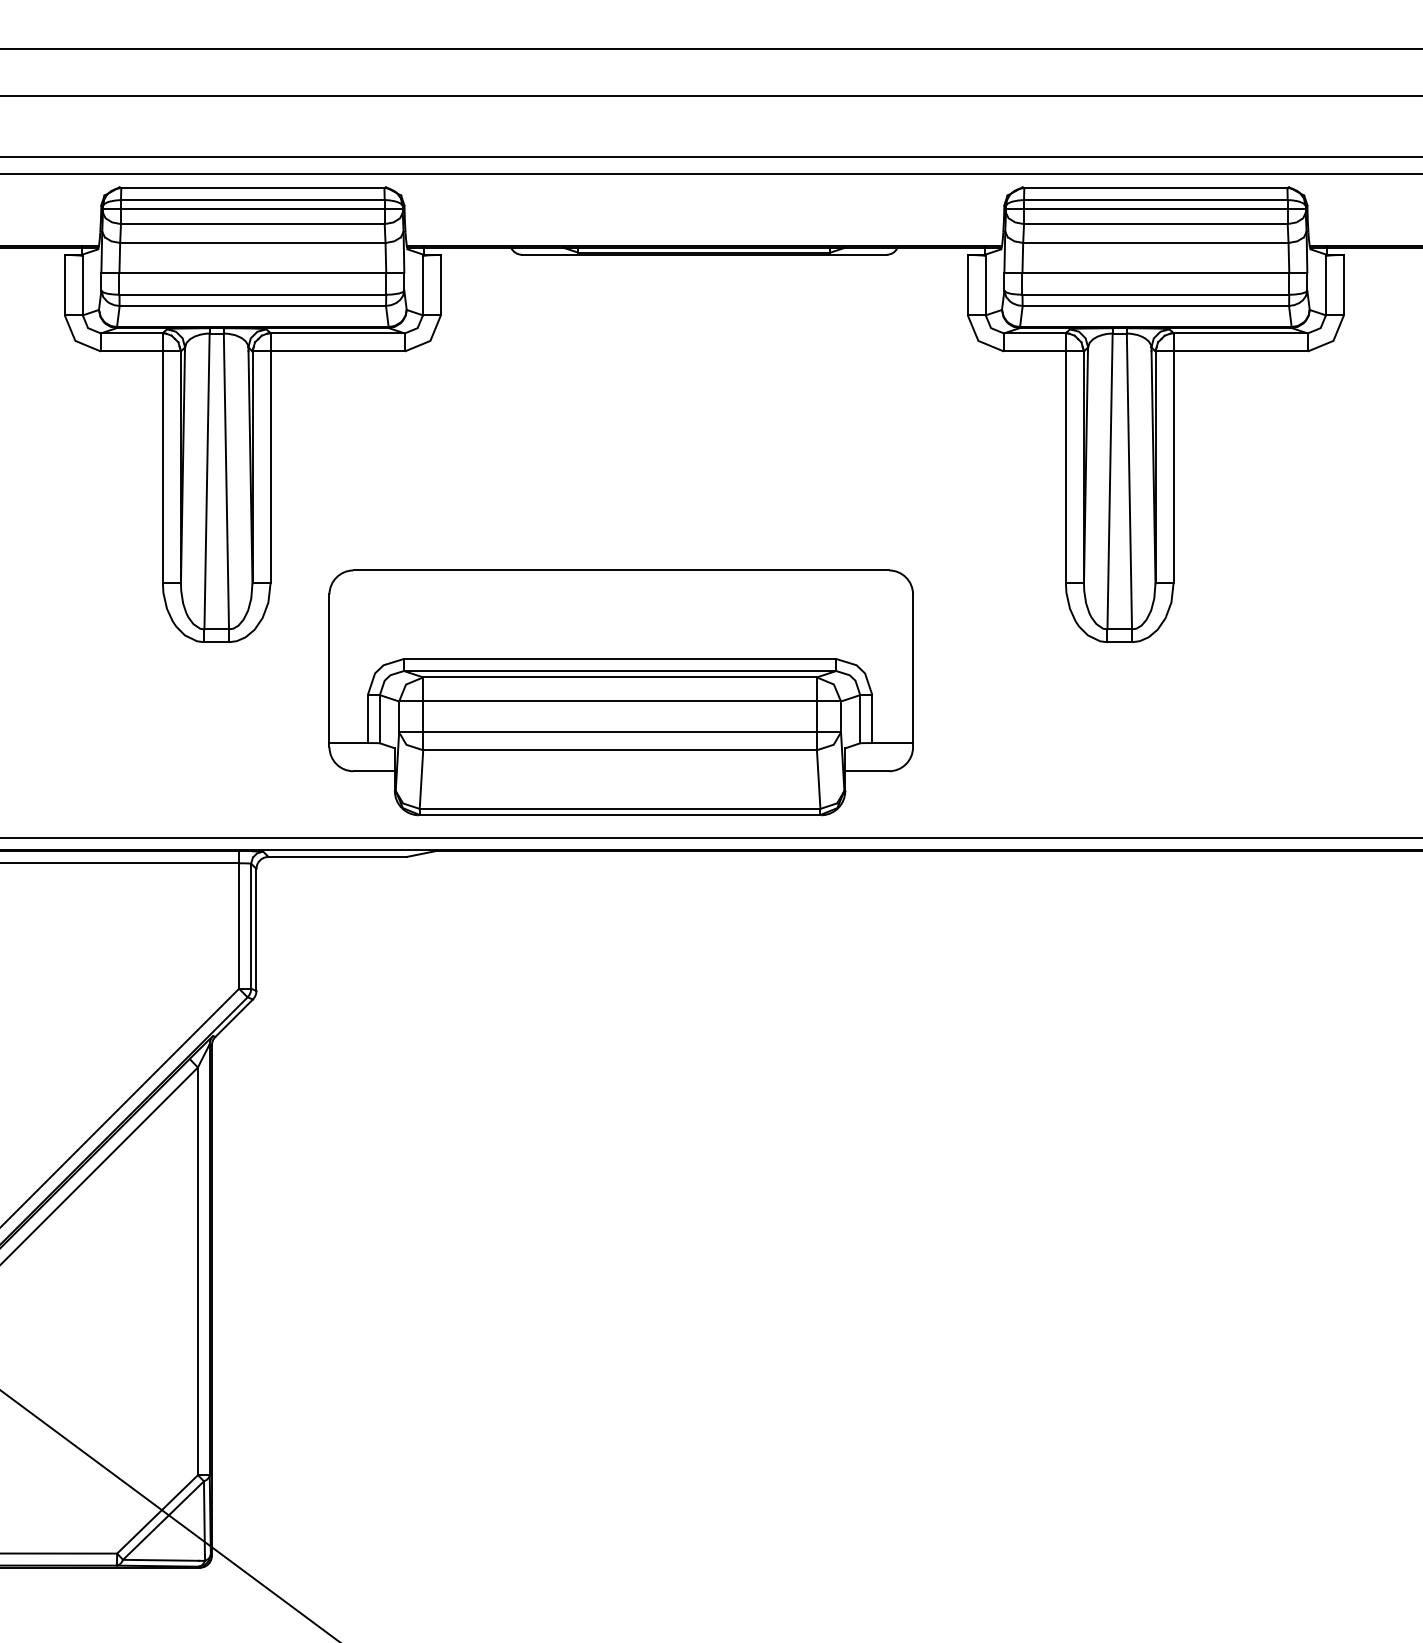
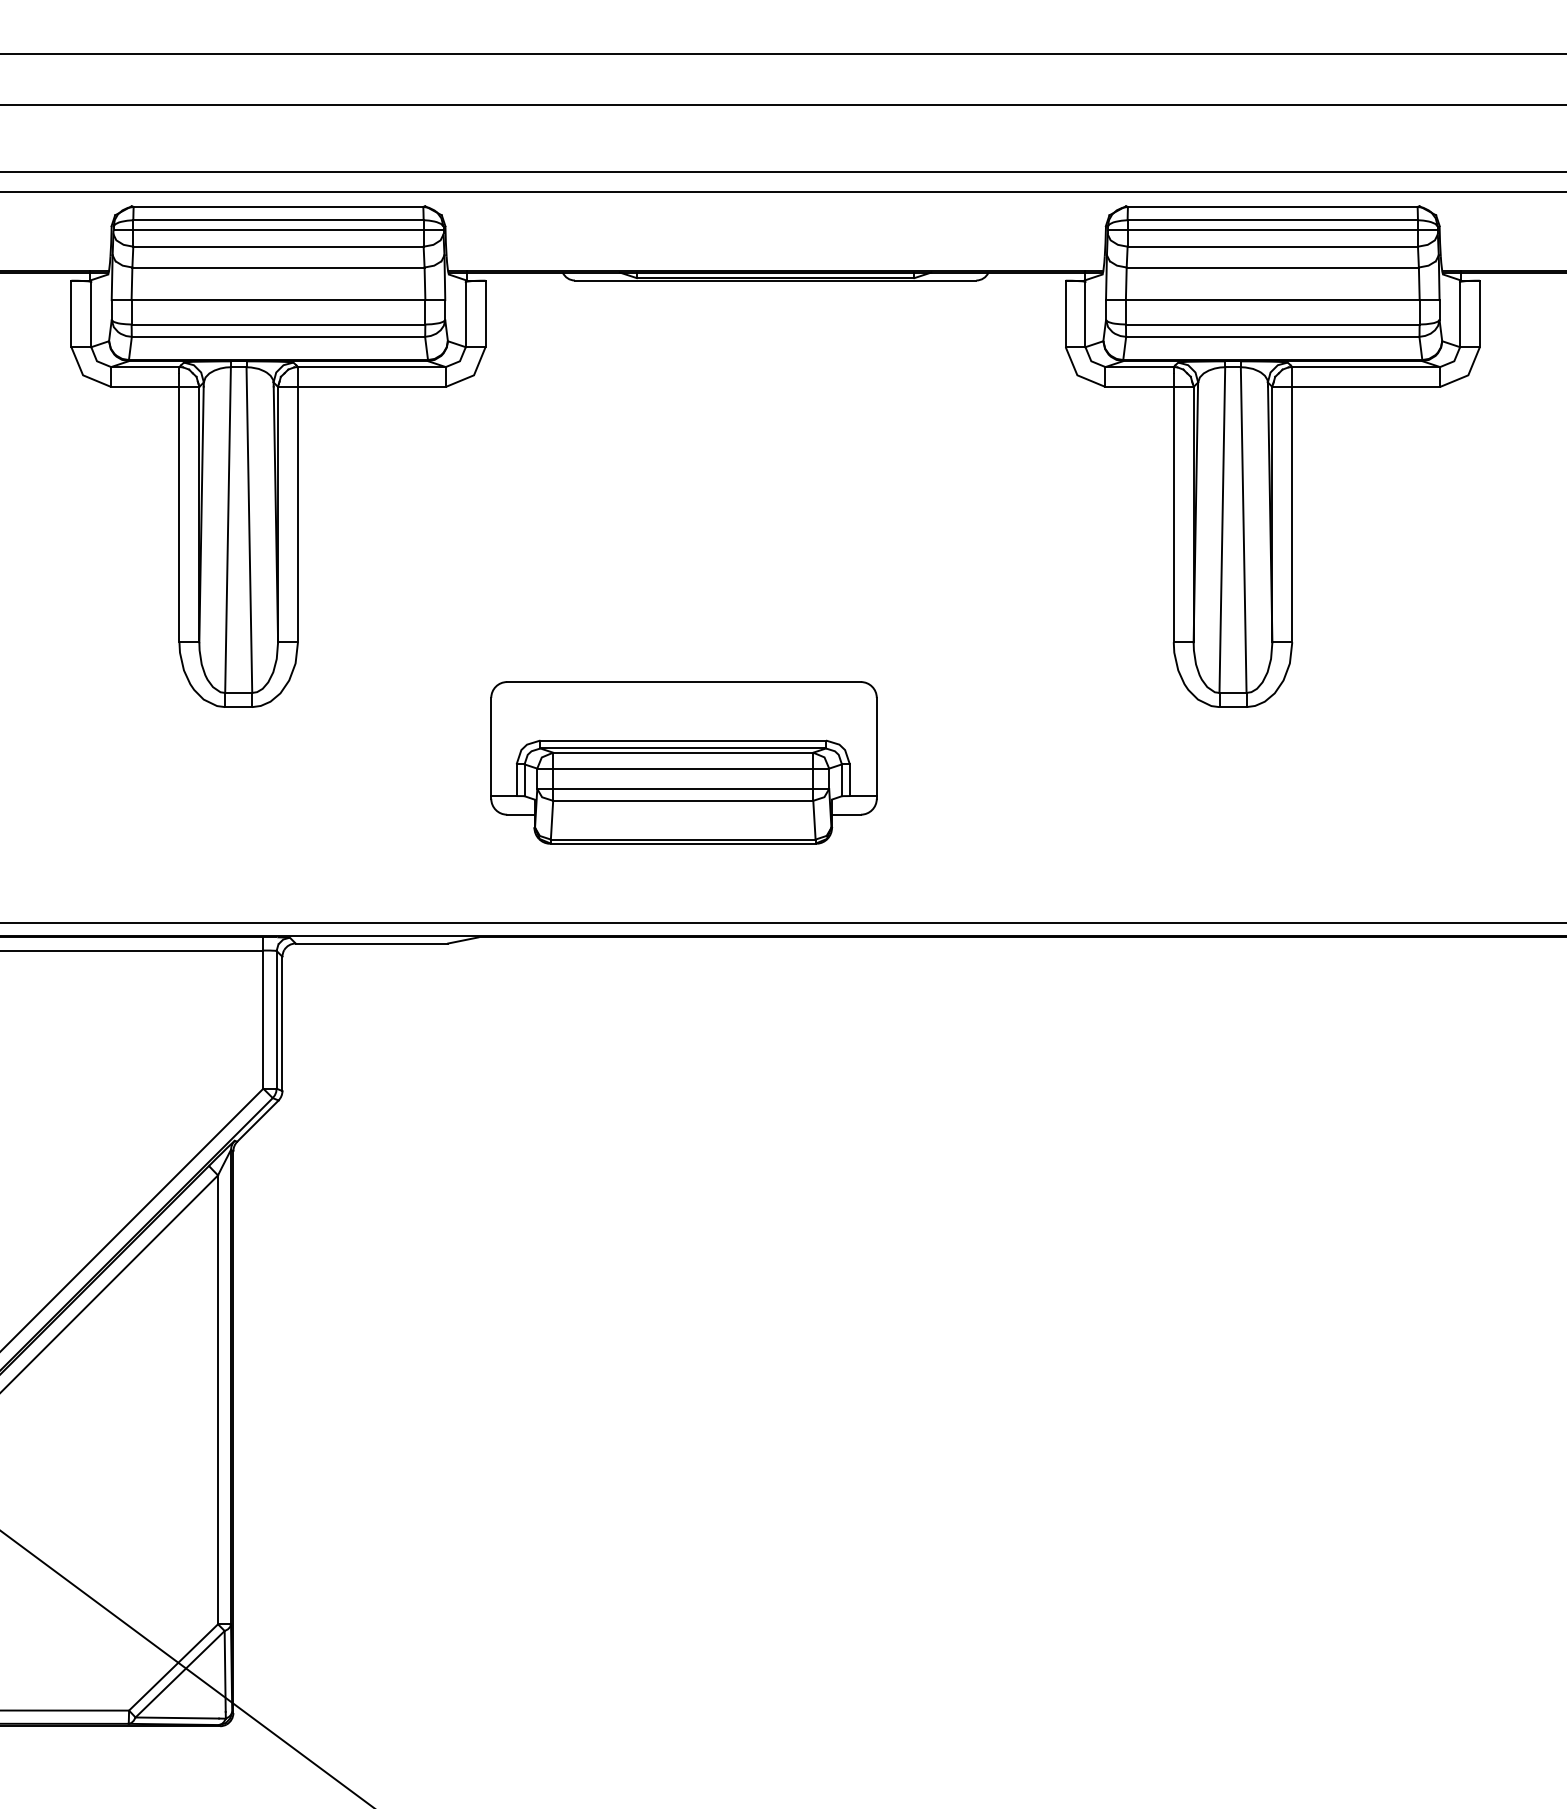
part: (620, 692) -> (683, 762), size x0.6

